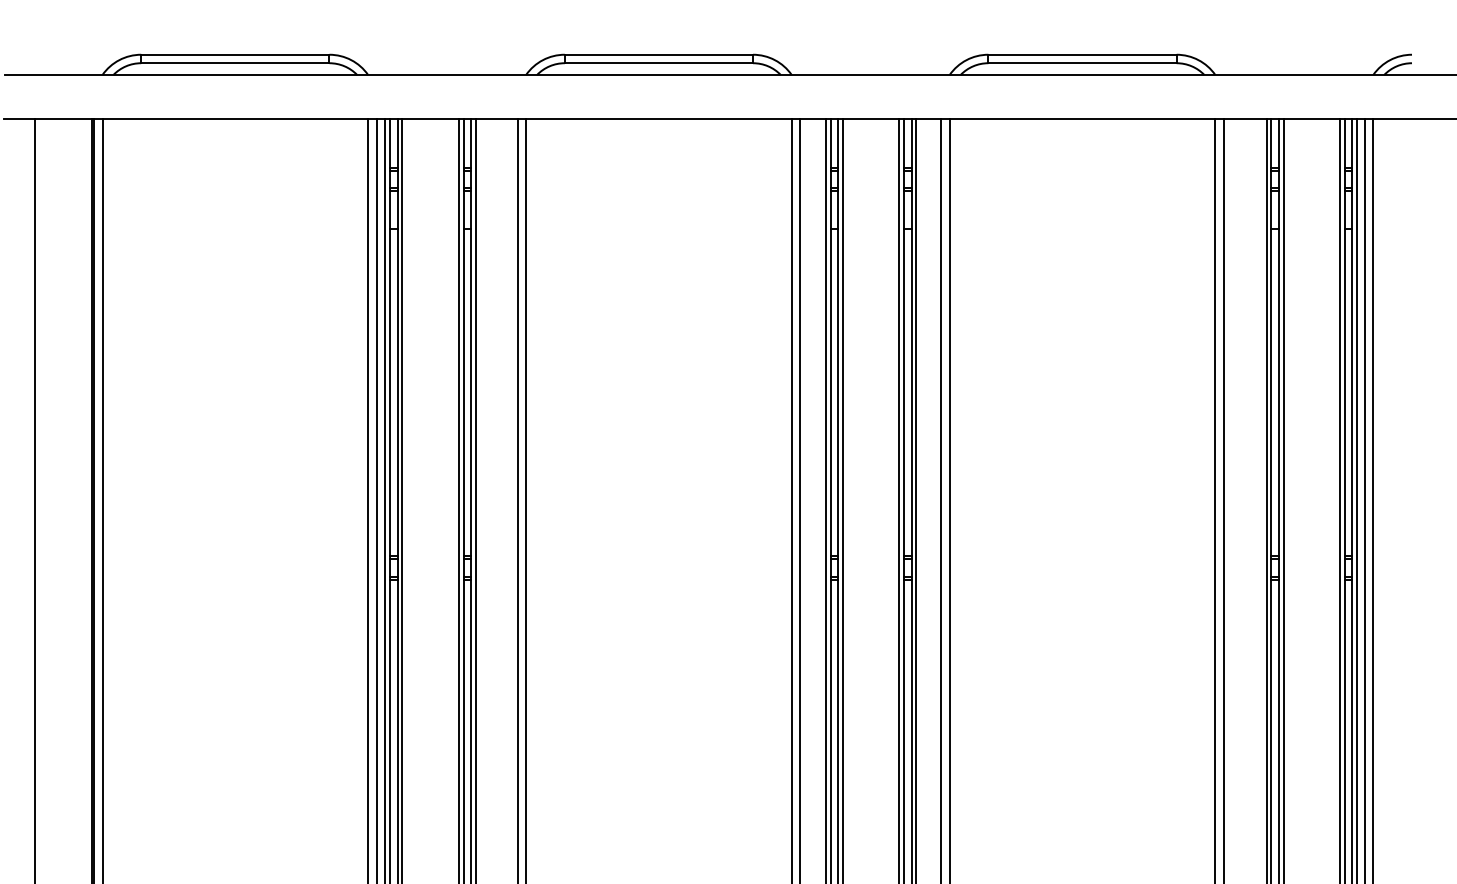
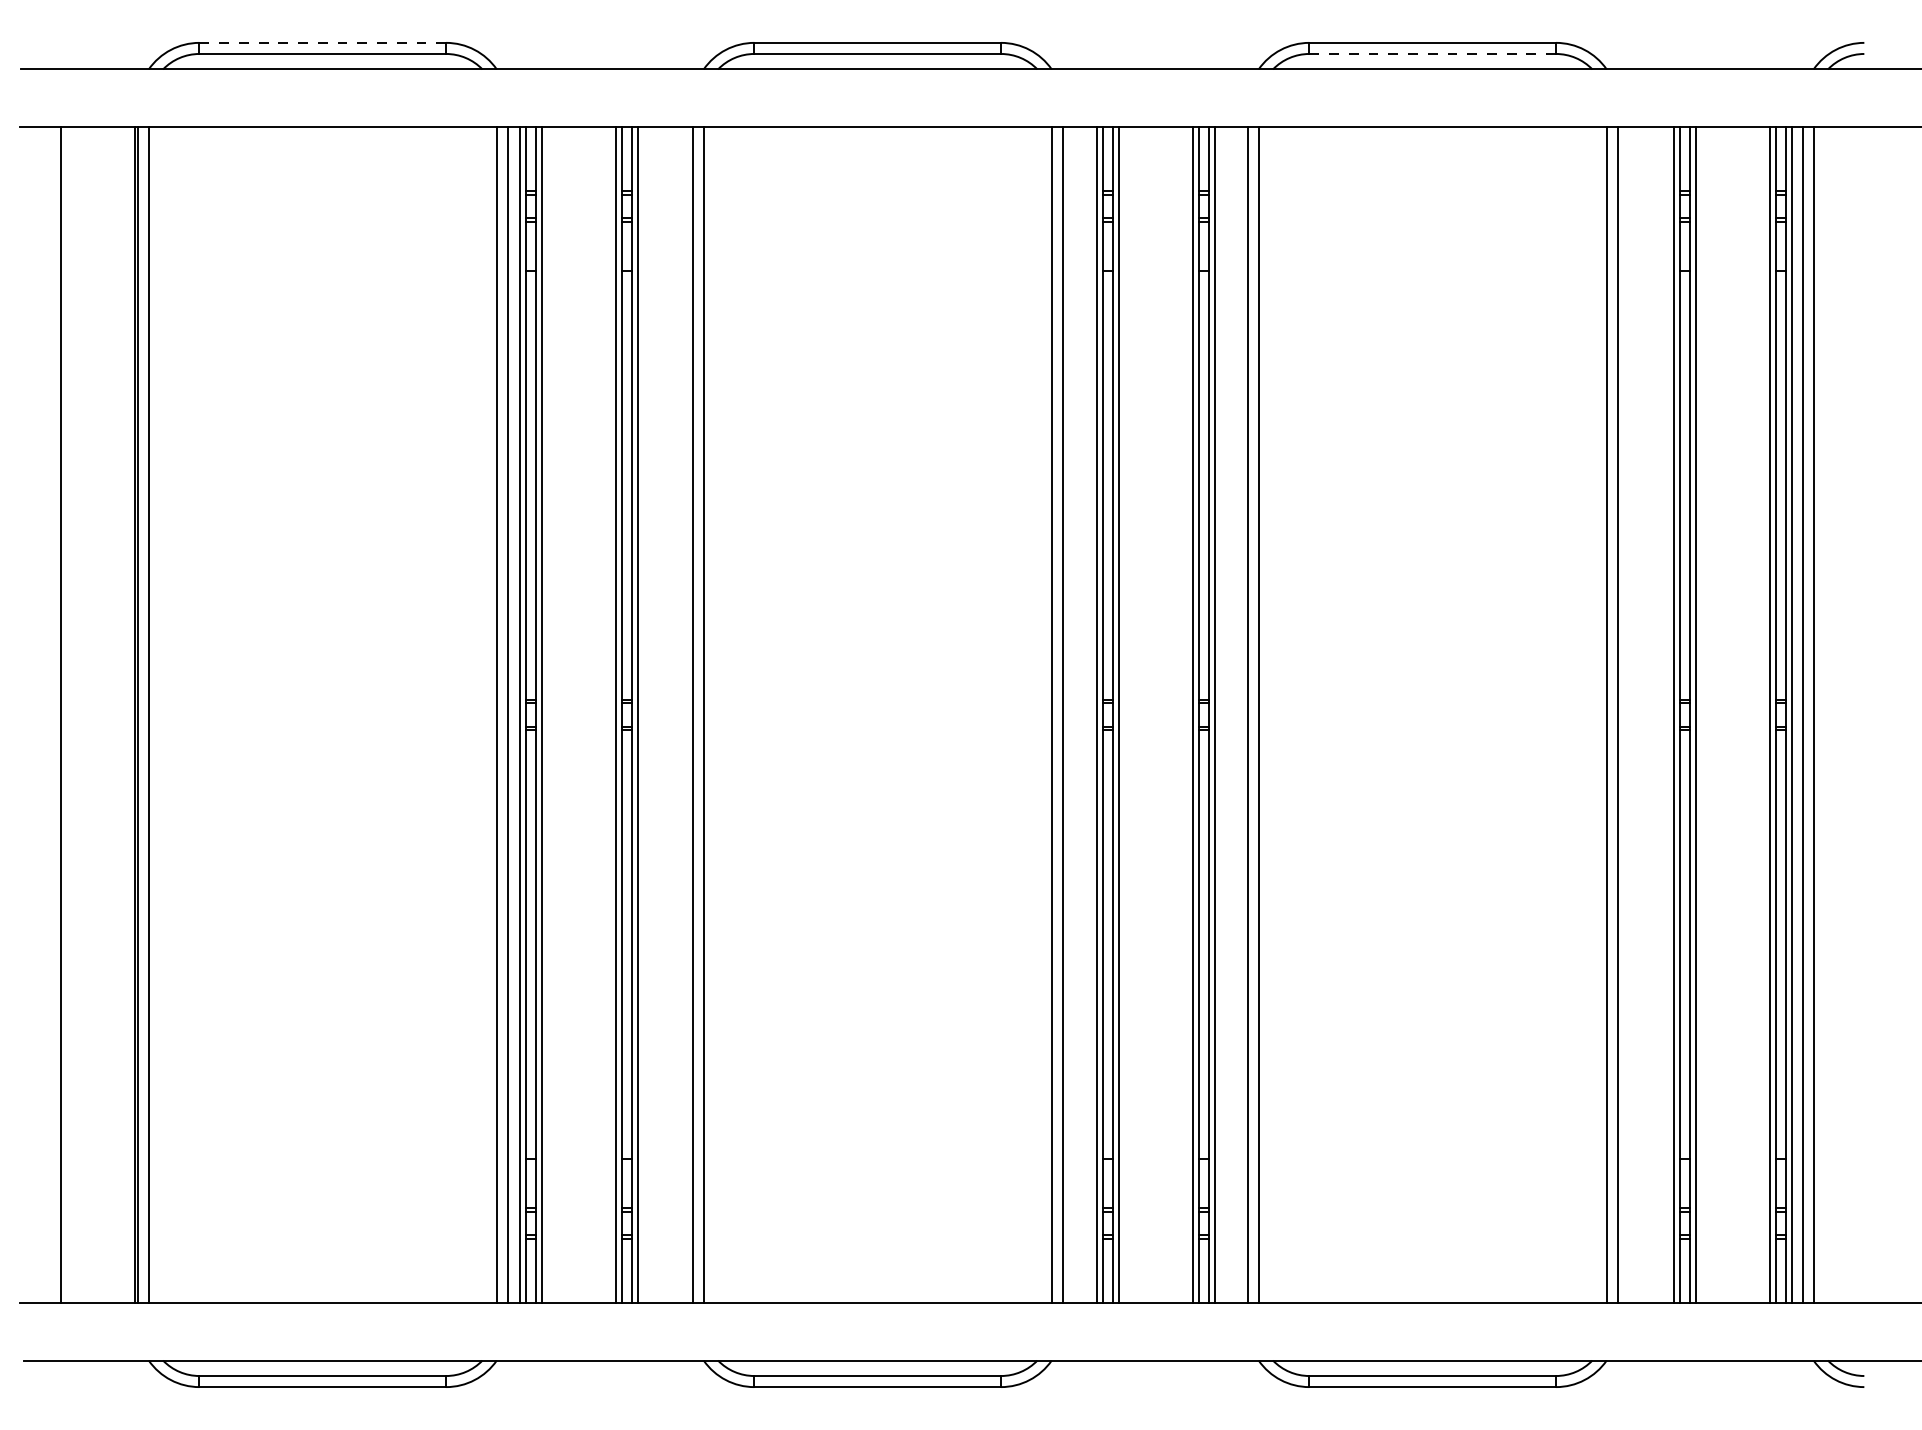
line: (235, 54) -> (323, 42), solid -> dashed
line: (1082, 62) -> (1432, 53), solid -> dashed

